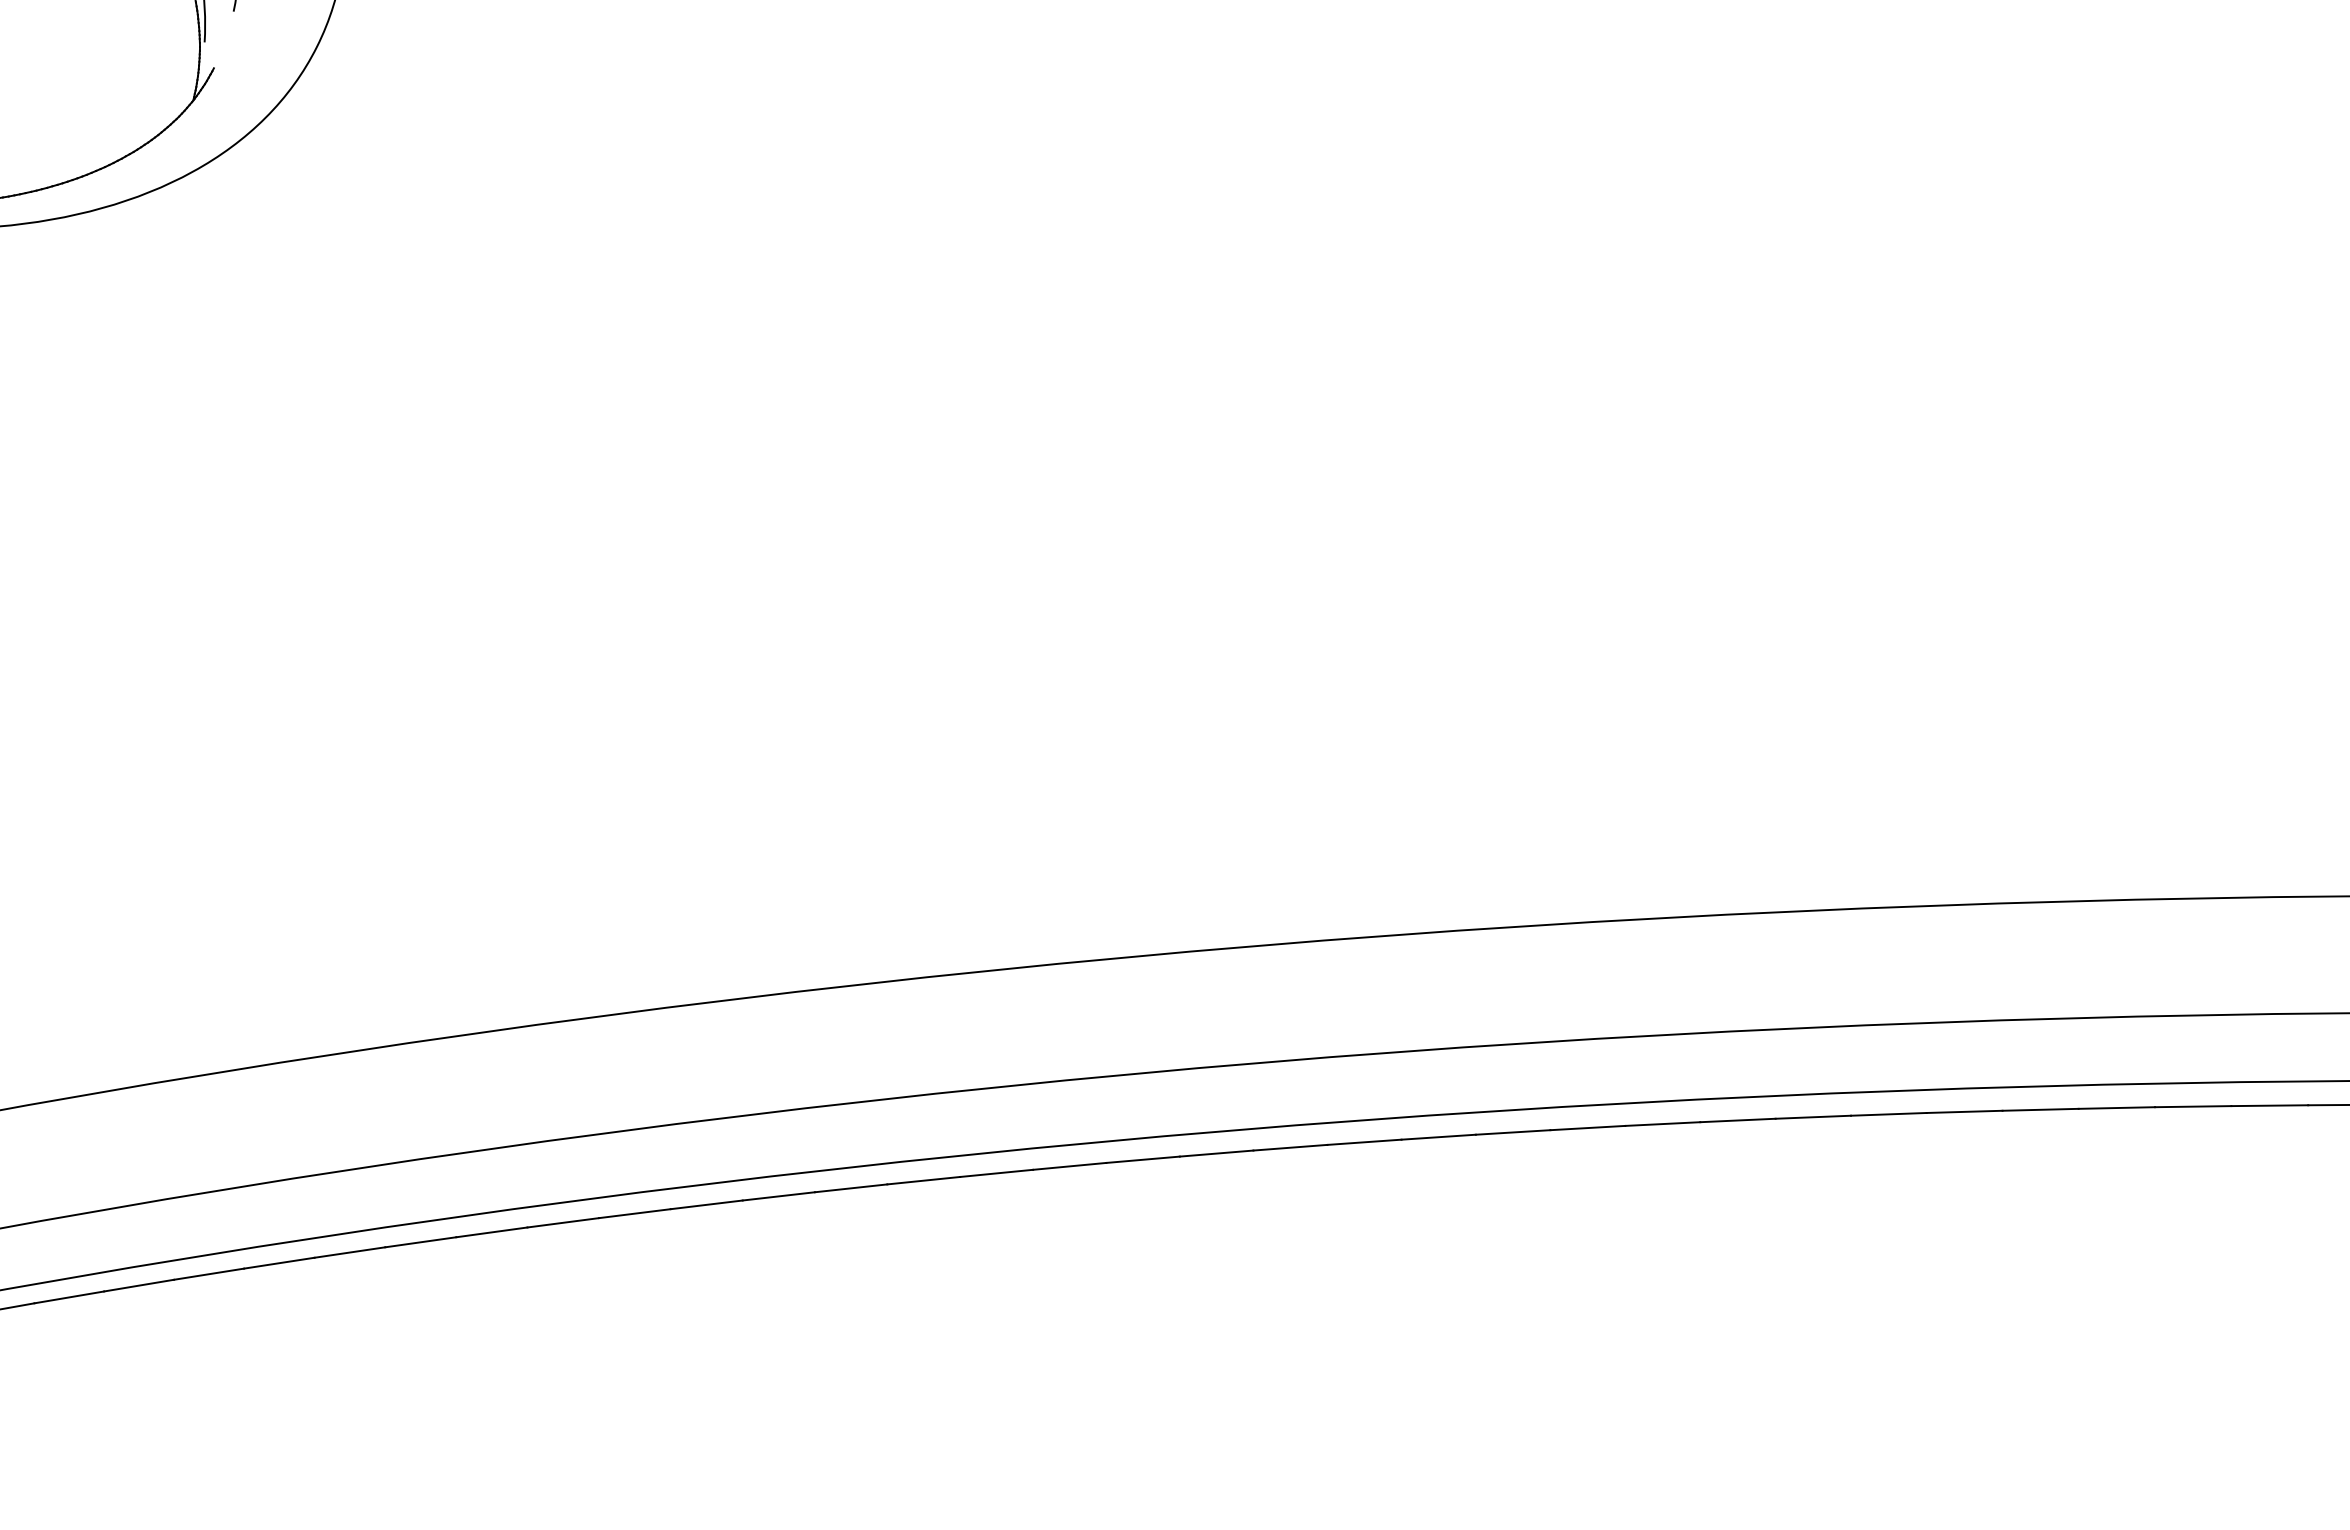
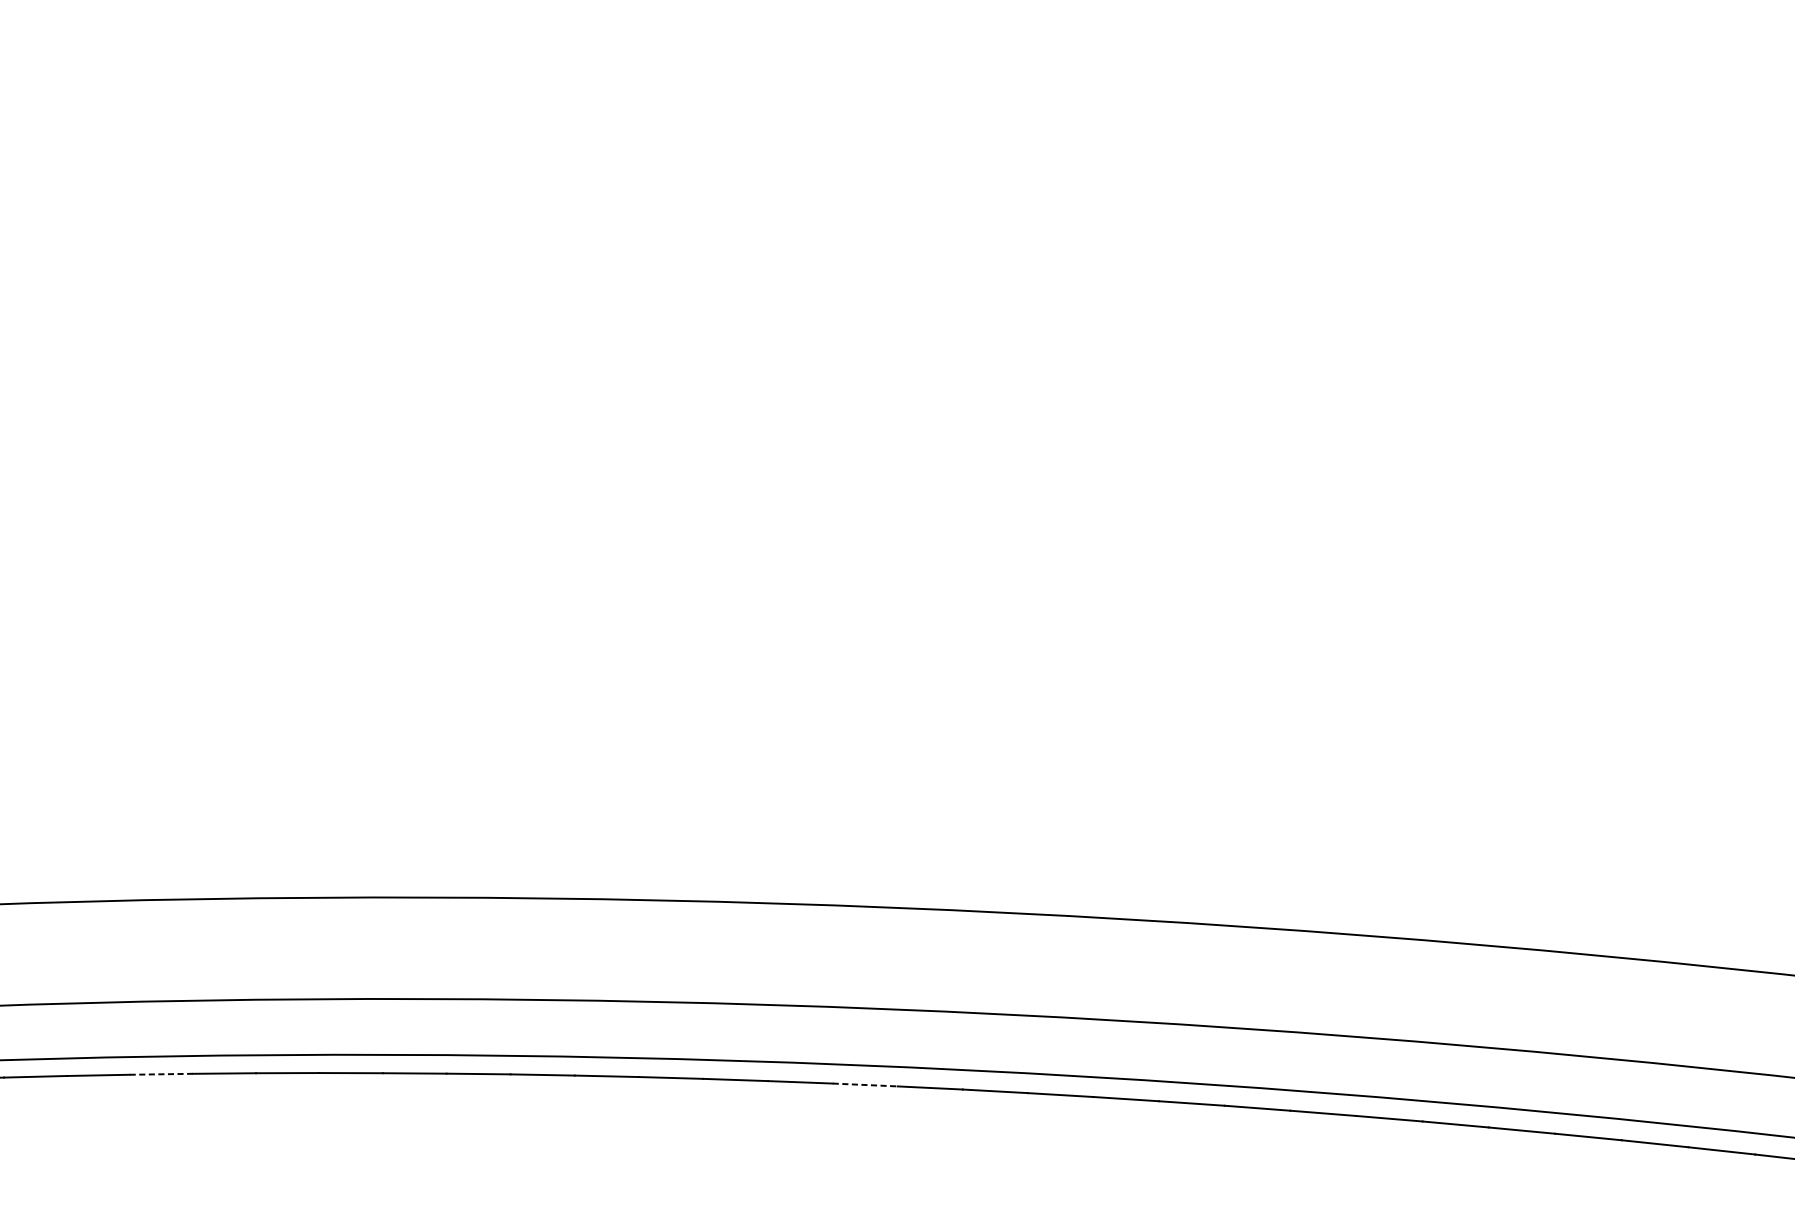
line: (1513, 1132) -> (865, 1085), solid -> dashed
line: (707, 1204) -> (161, 1074), solid -> dashed

